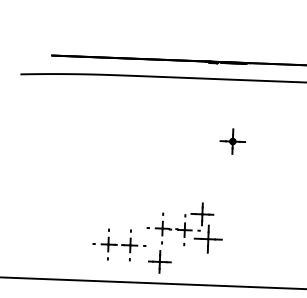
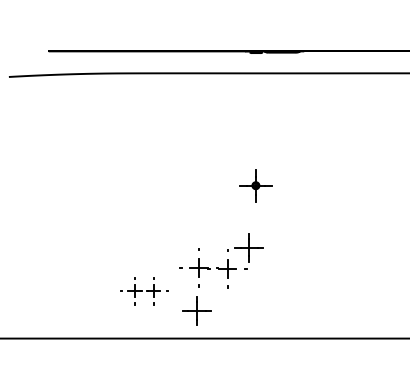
part: (232, 141) -> (255, 185), moved
part: (208, 239) -> (258, 279), removed
part: (119, 244) -> (144, 290), size x0.7

